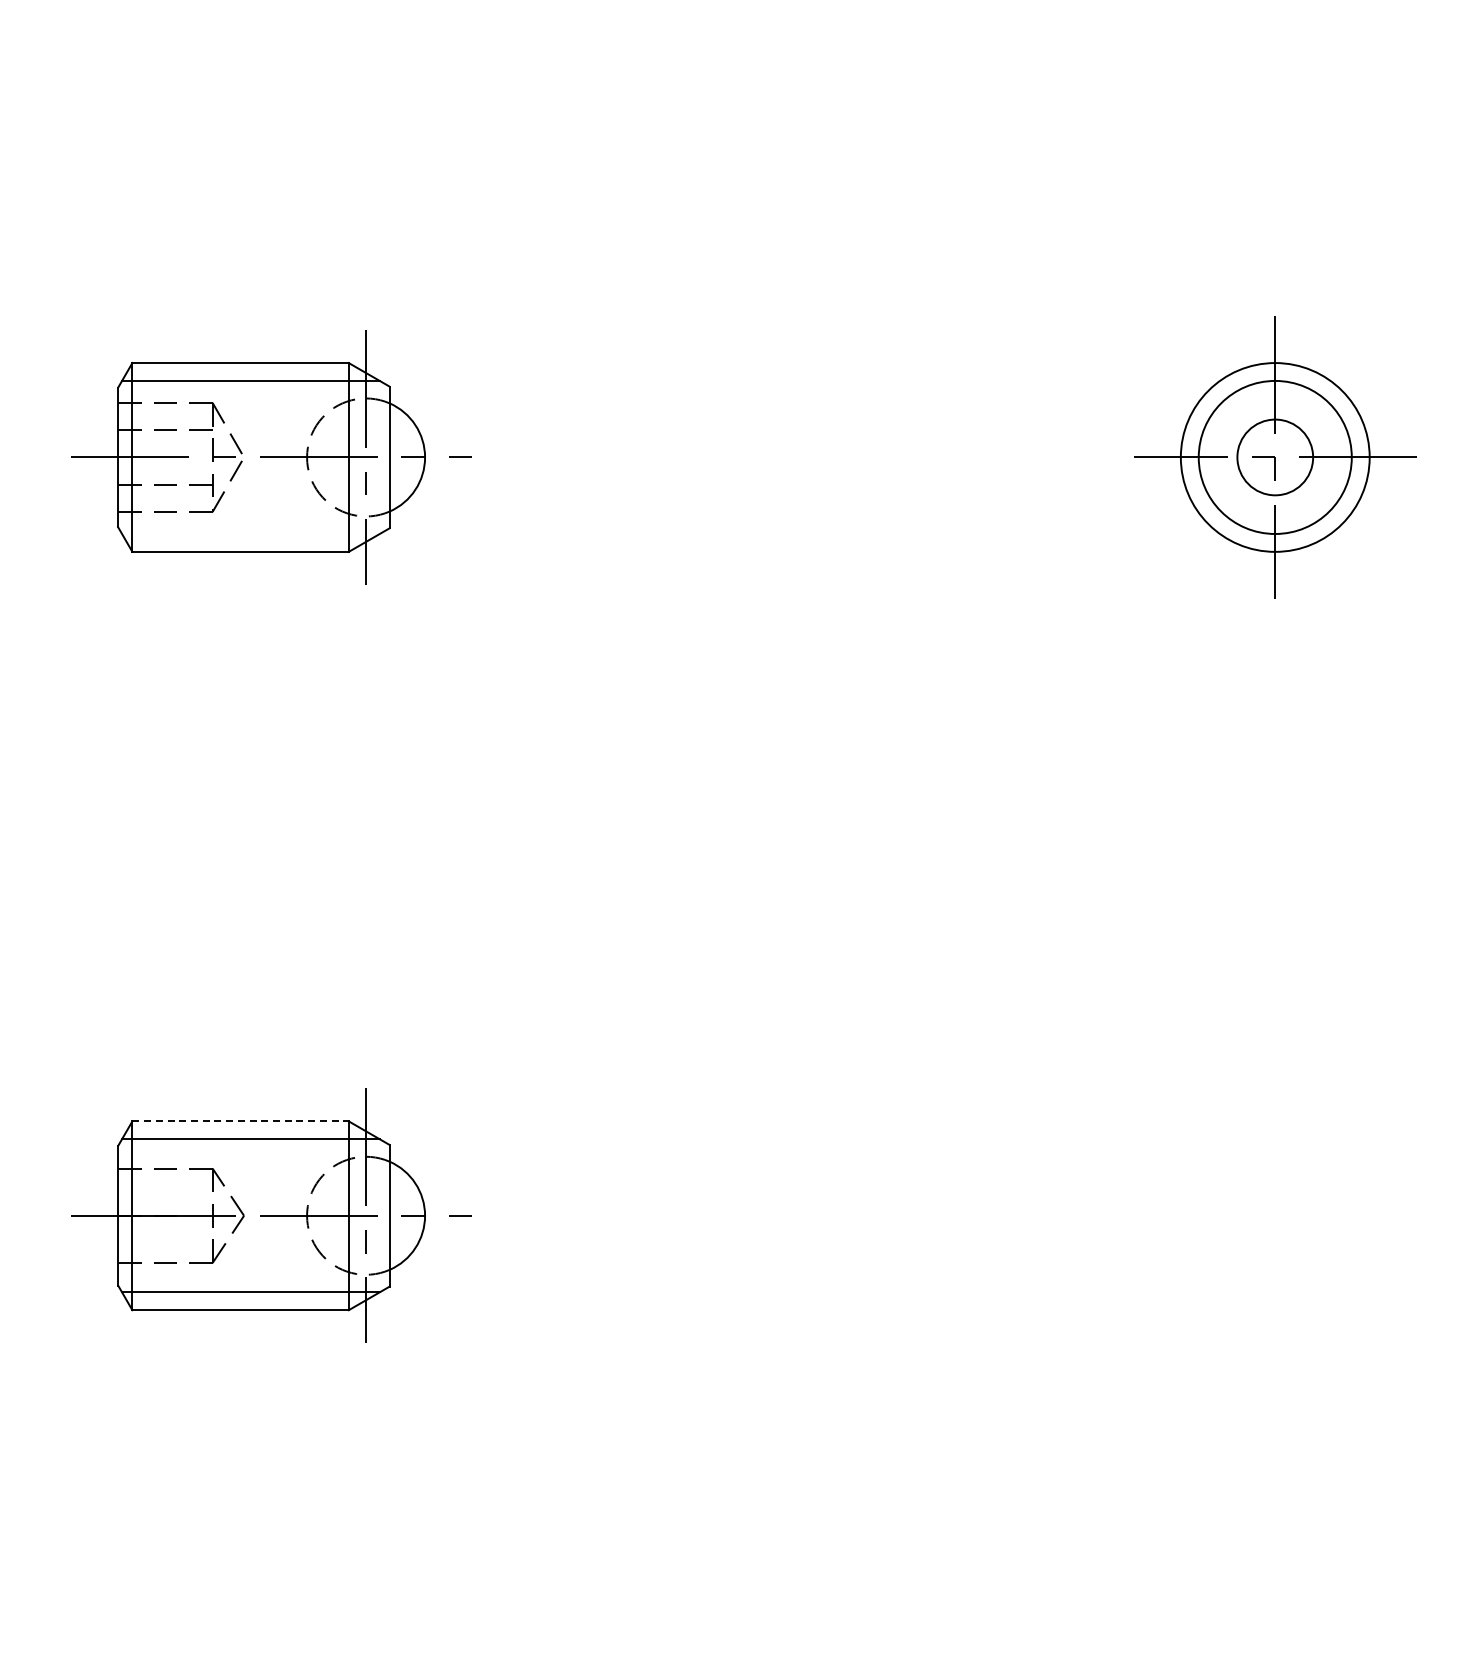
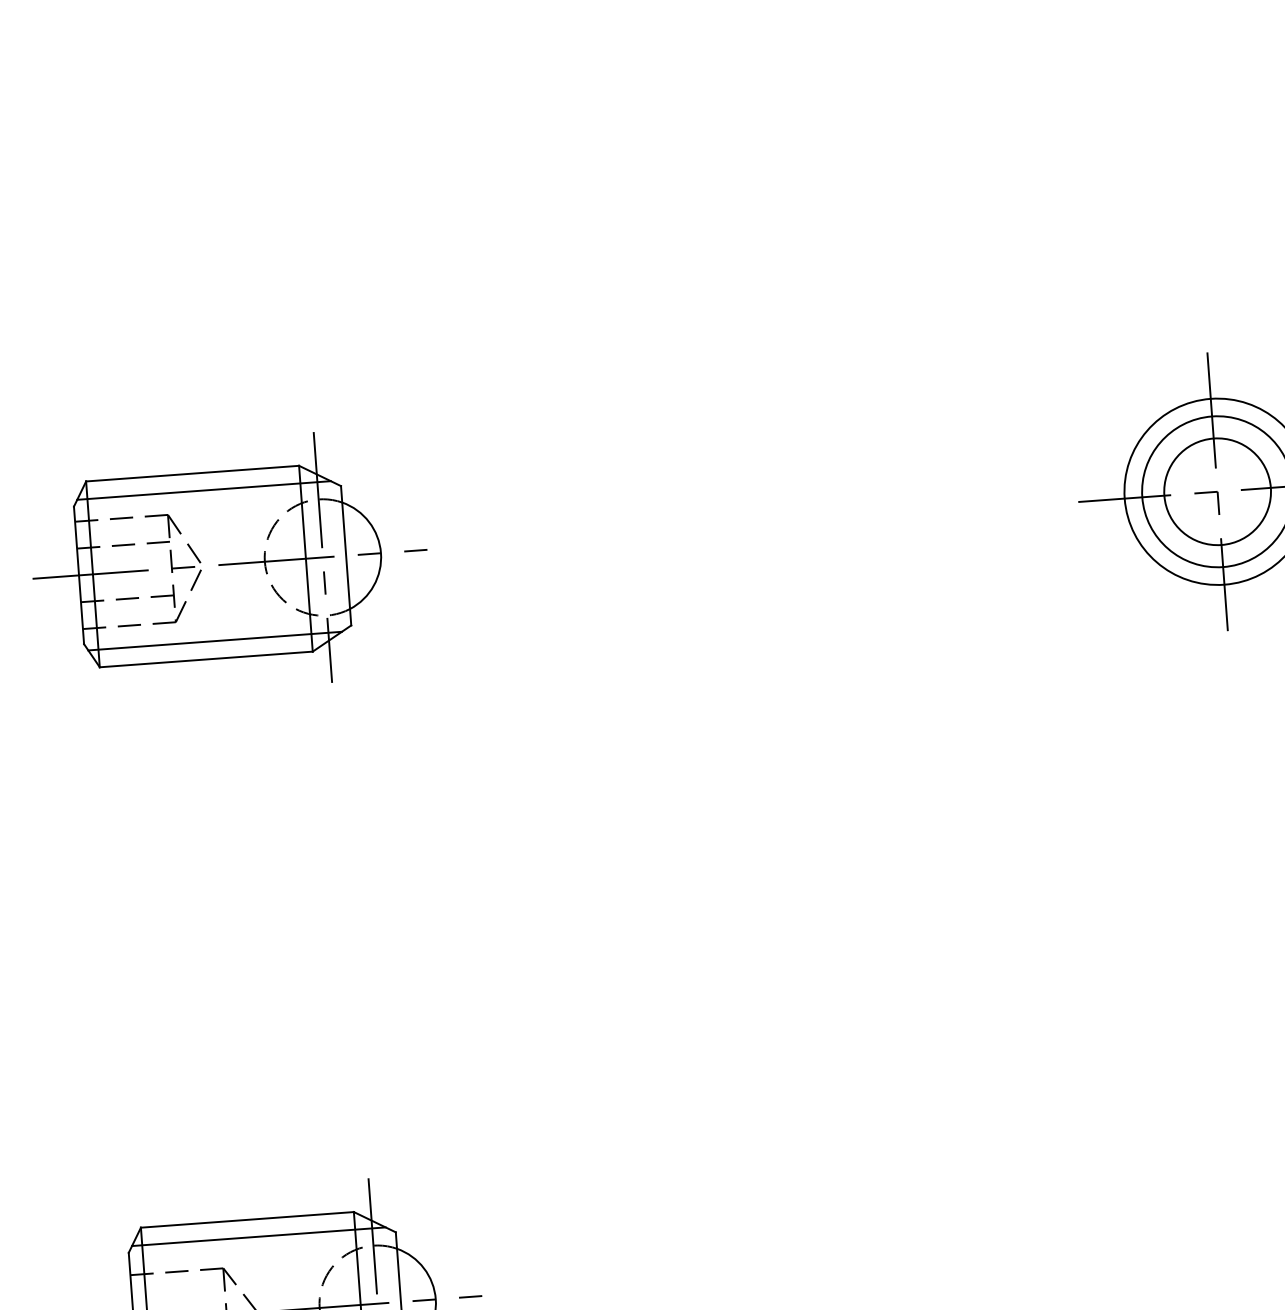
circle: (1275, 457) -> (1217, 491), size x1.43
line: (250, 534) -> (214, 641), added
line: (241, 1121) -> (248, 1219), dashed -> solid

